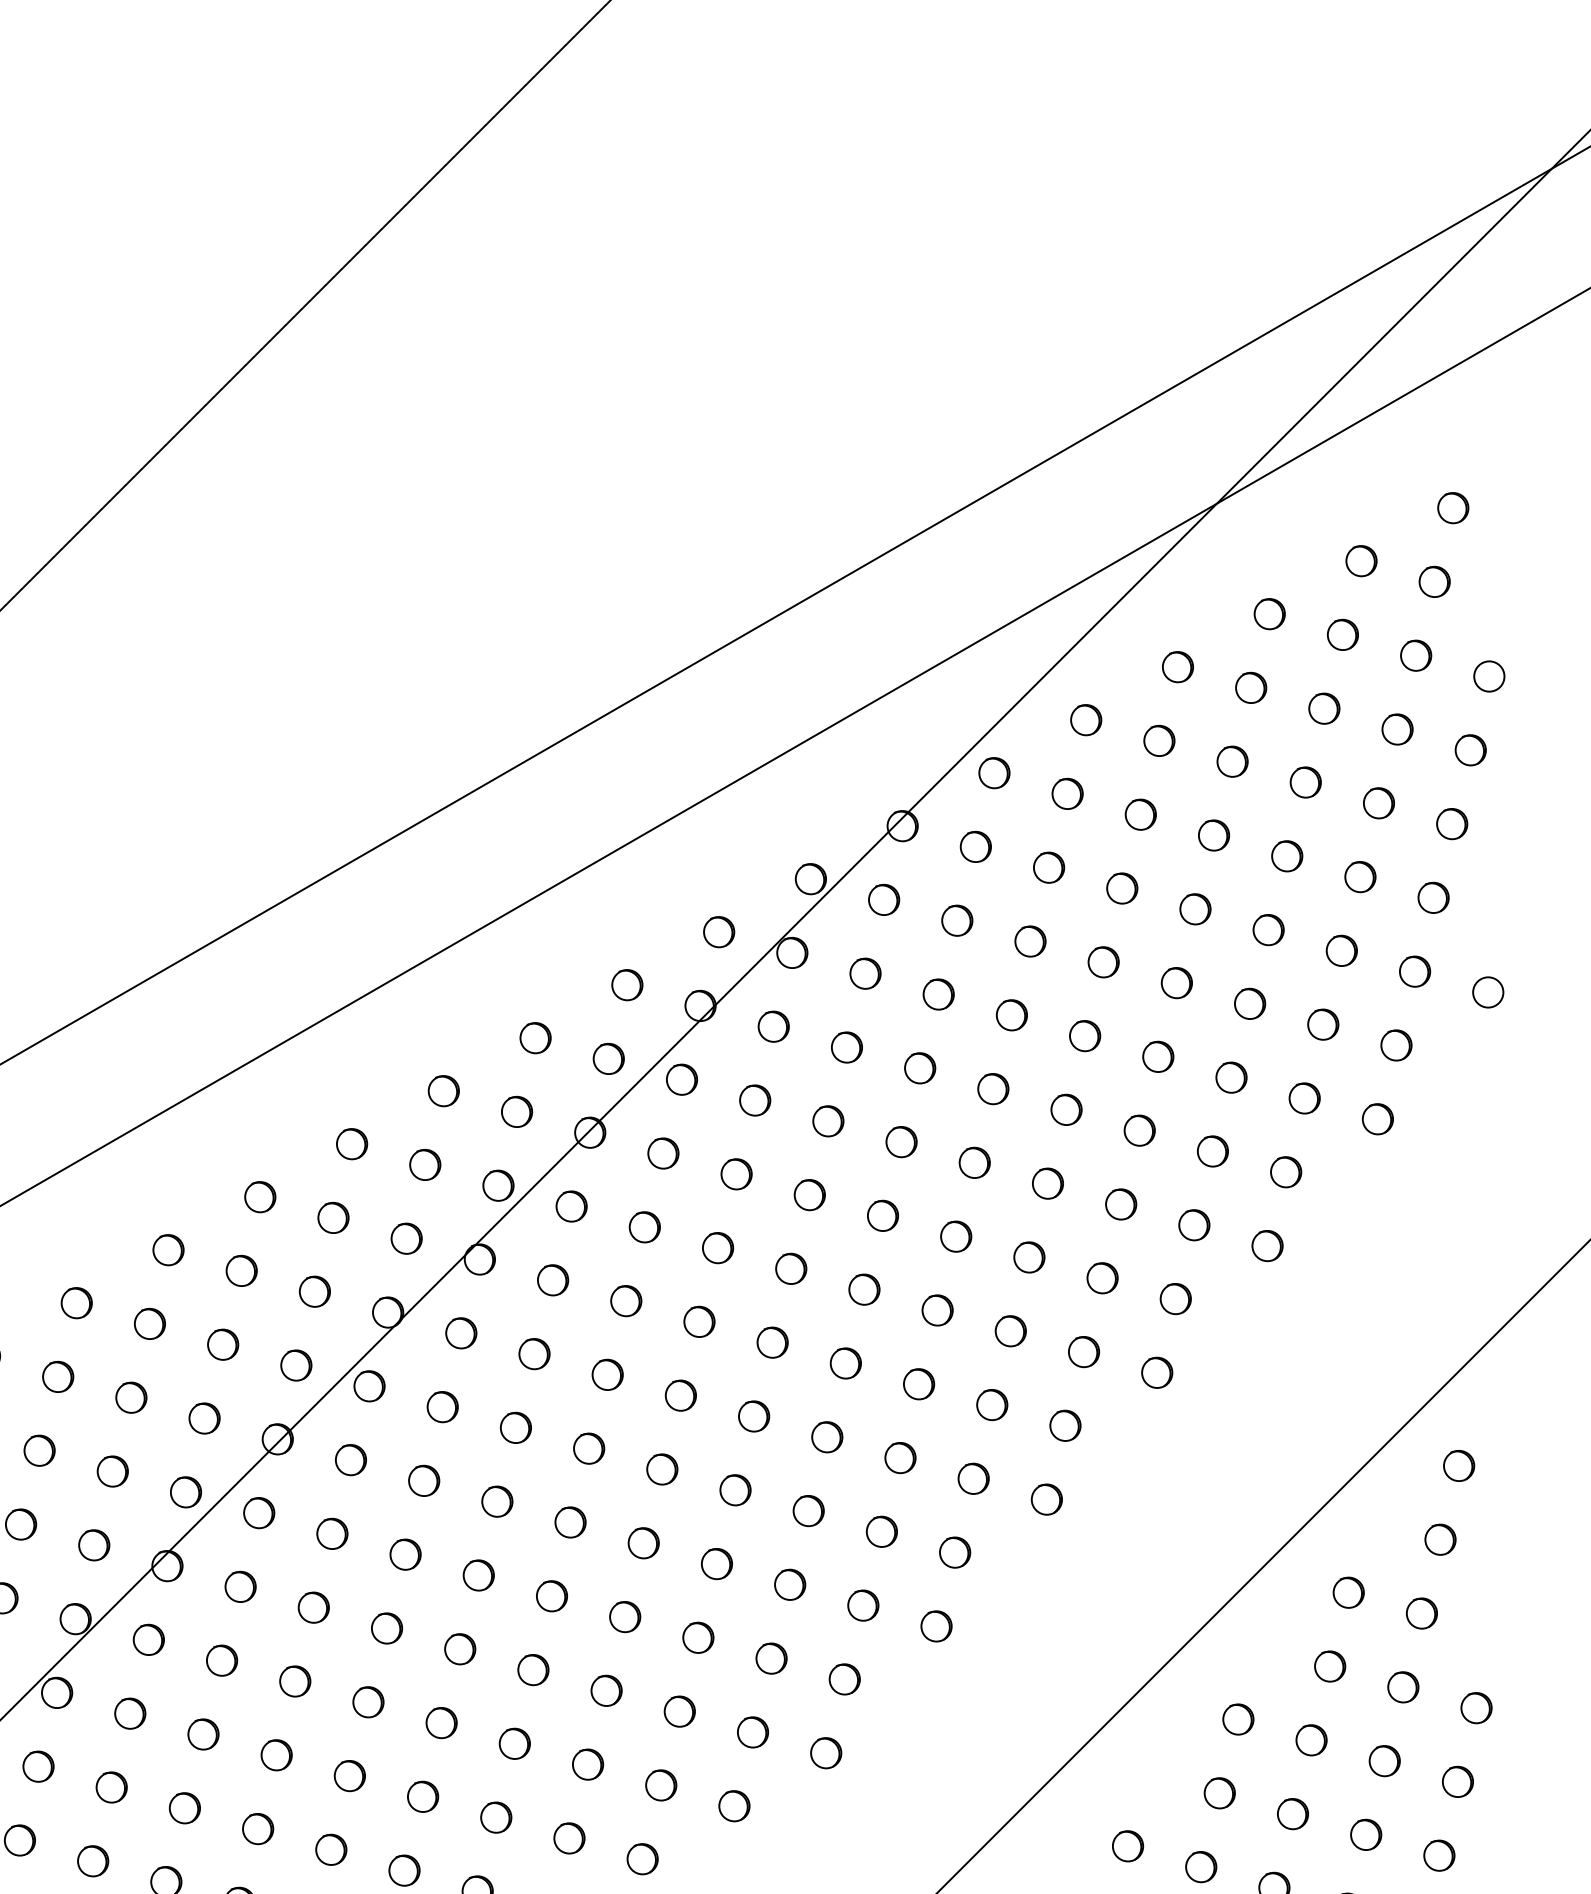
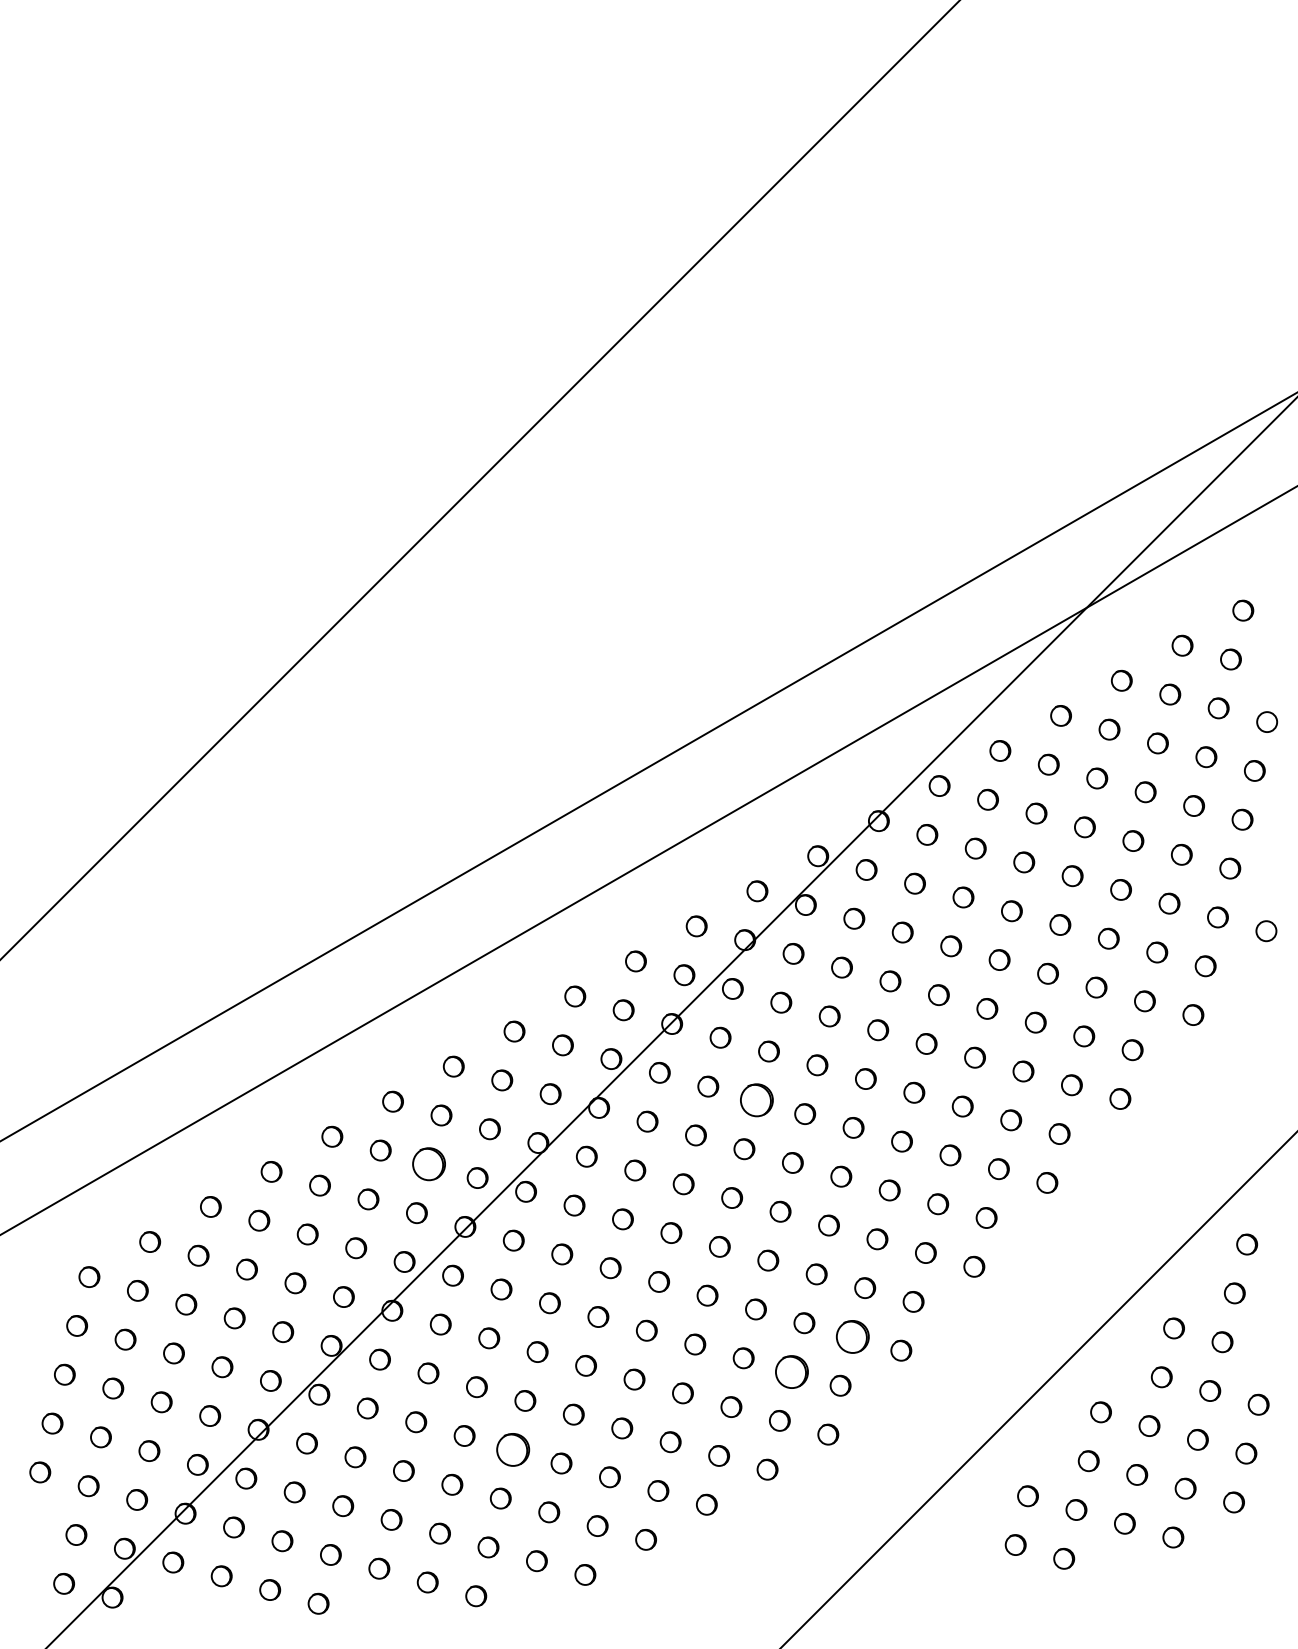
circle: (717, 1248) -> (756, 1100), size x1.6
part: (223, 1345) -> (429, 1164), size x1.6
circle: (862, 1604) -> (852, 1336), size x1.6
part: (772, 1657) -> (792, 1371), size x1.6
circle: (348, 1775) -> (512, 1449), size x1.6

